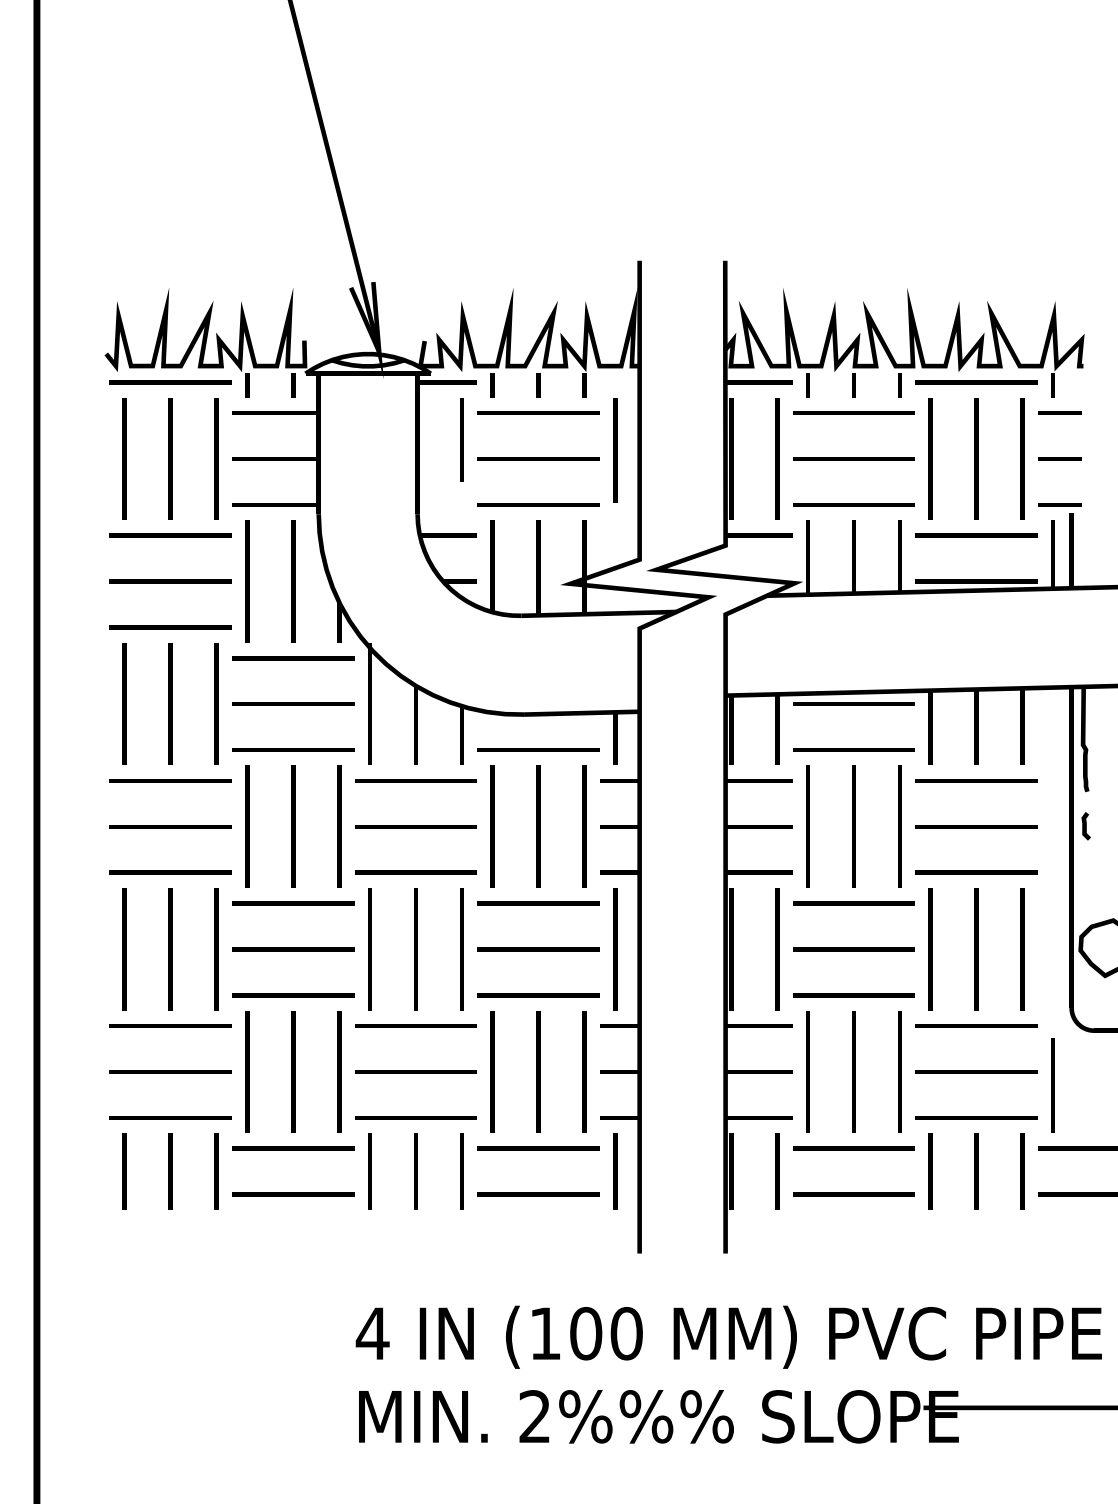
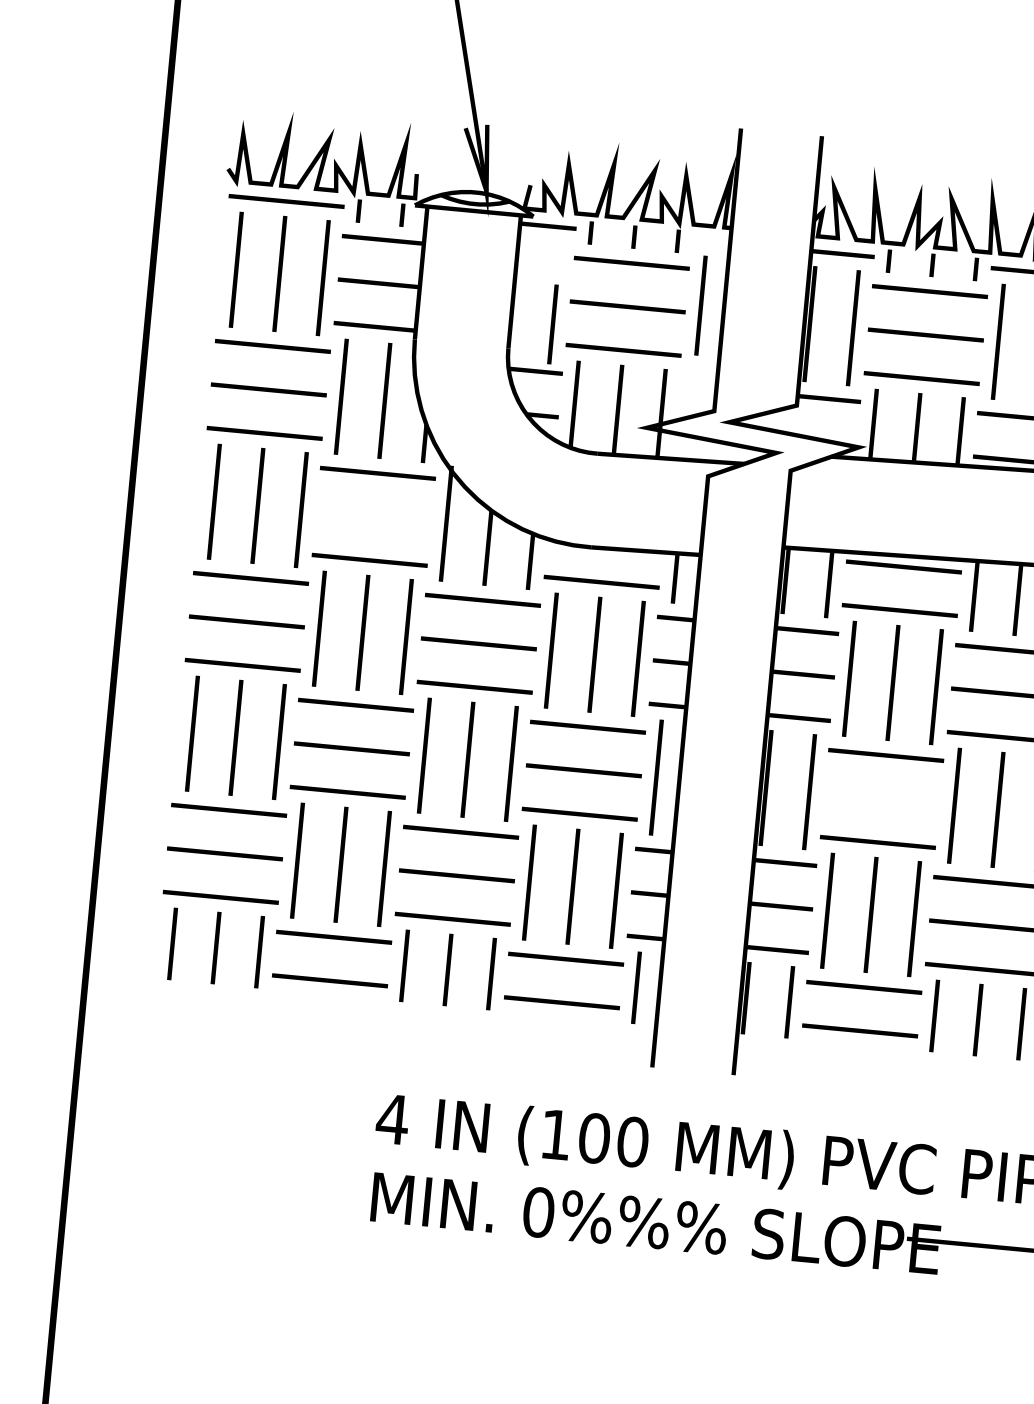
line: (461, 439) -> (552, 324), moved
line: (293, 703) -> (374, 516), removed
line: (853, 949) -> (881, 799), removed
text: (535, 1416) -> (539, 1212), 2%%% -> 0%%%

